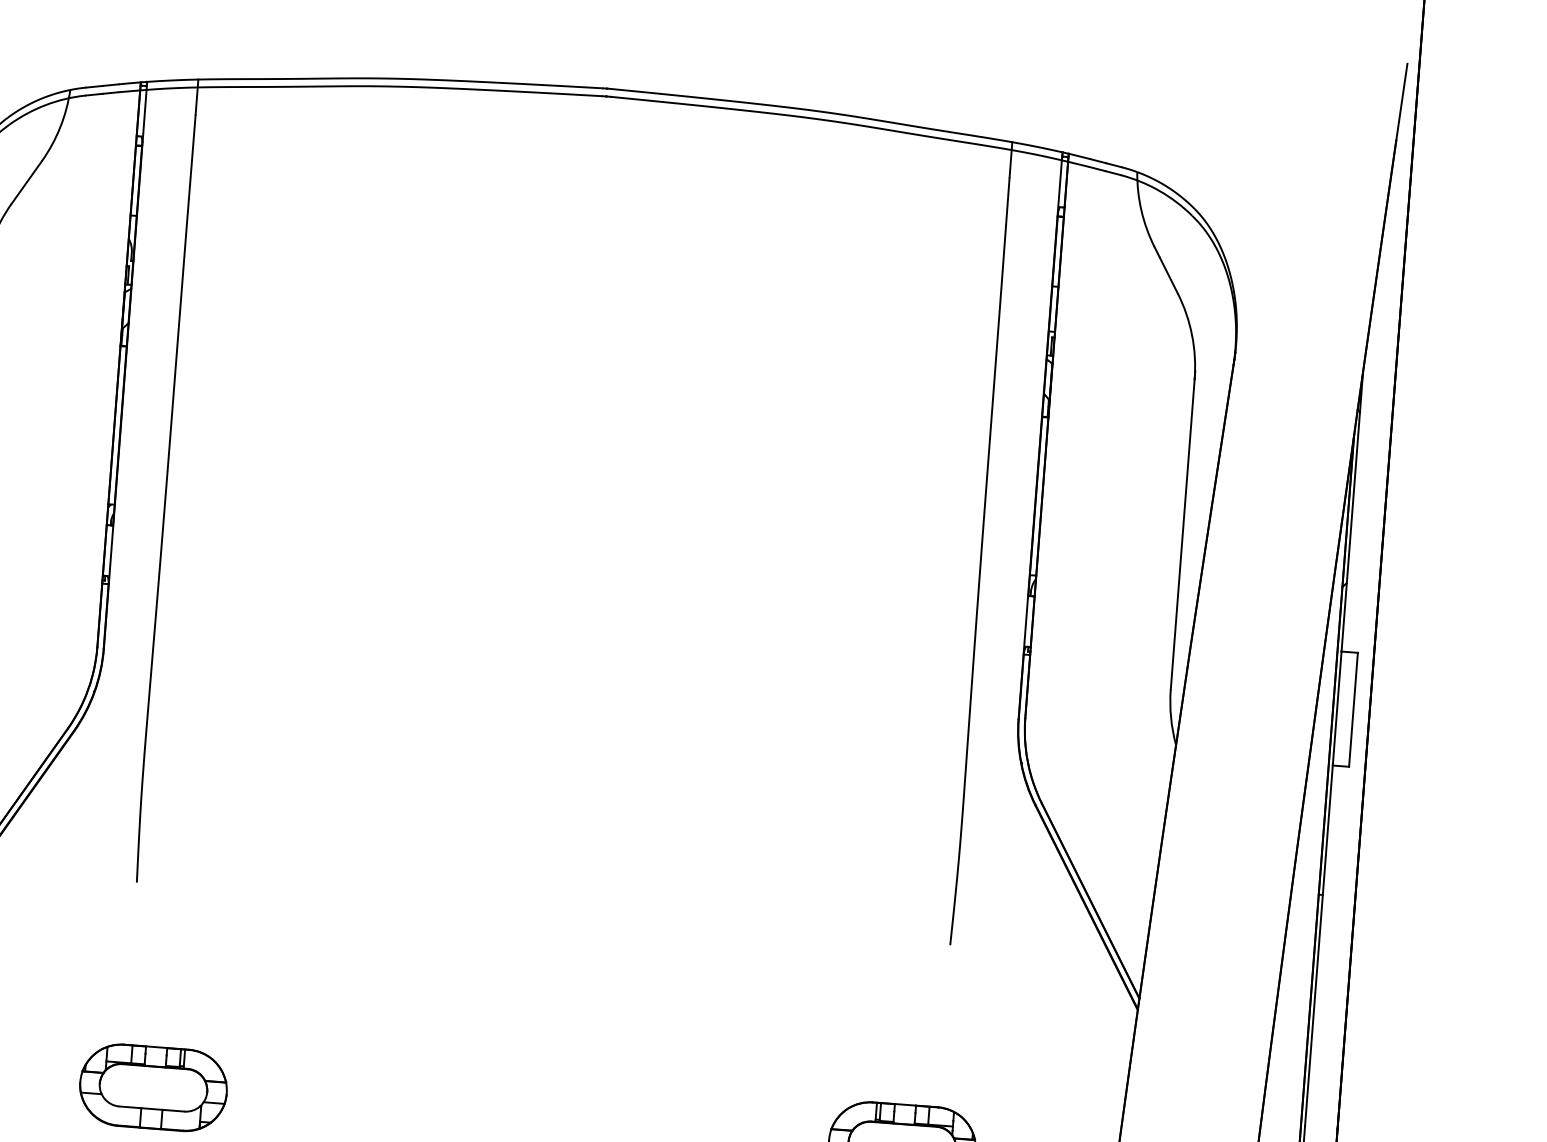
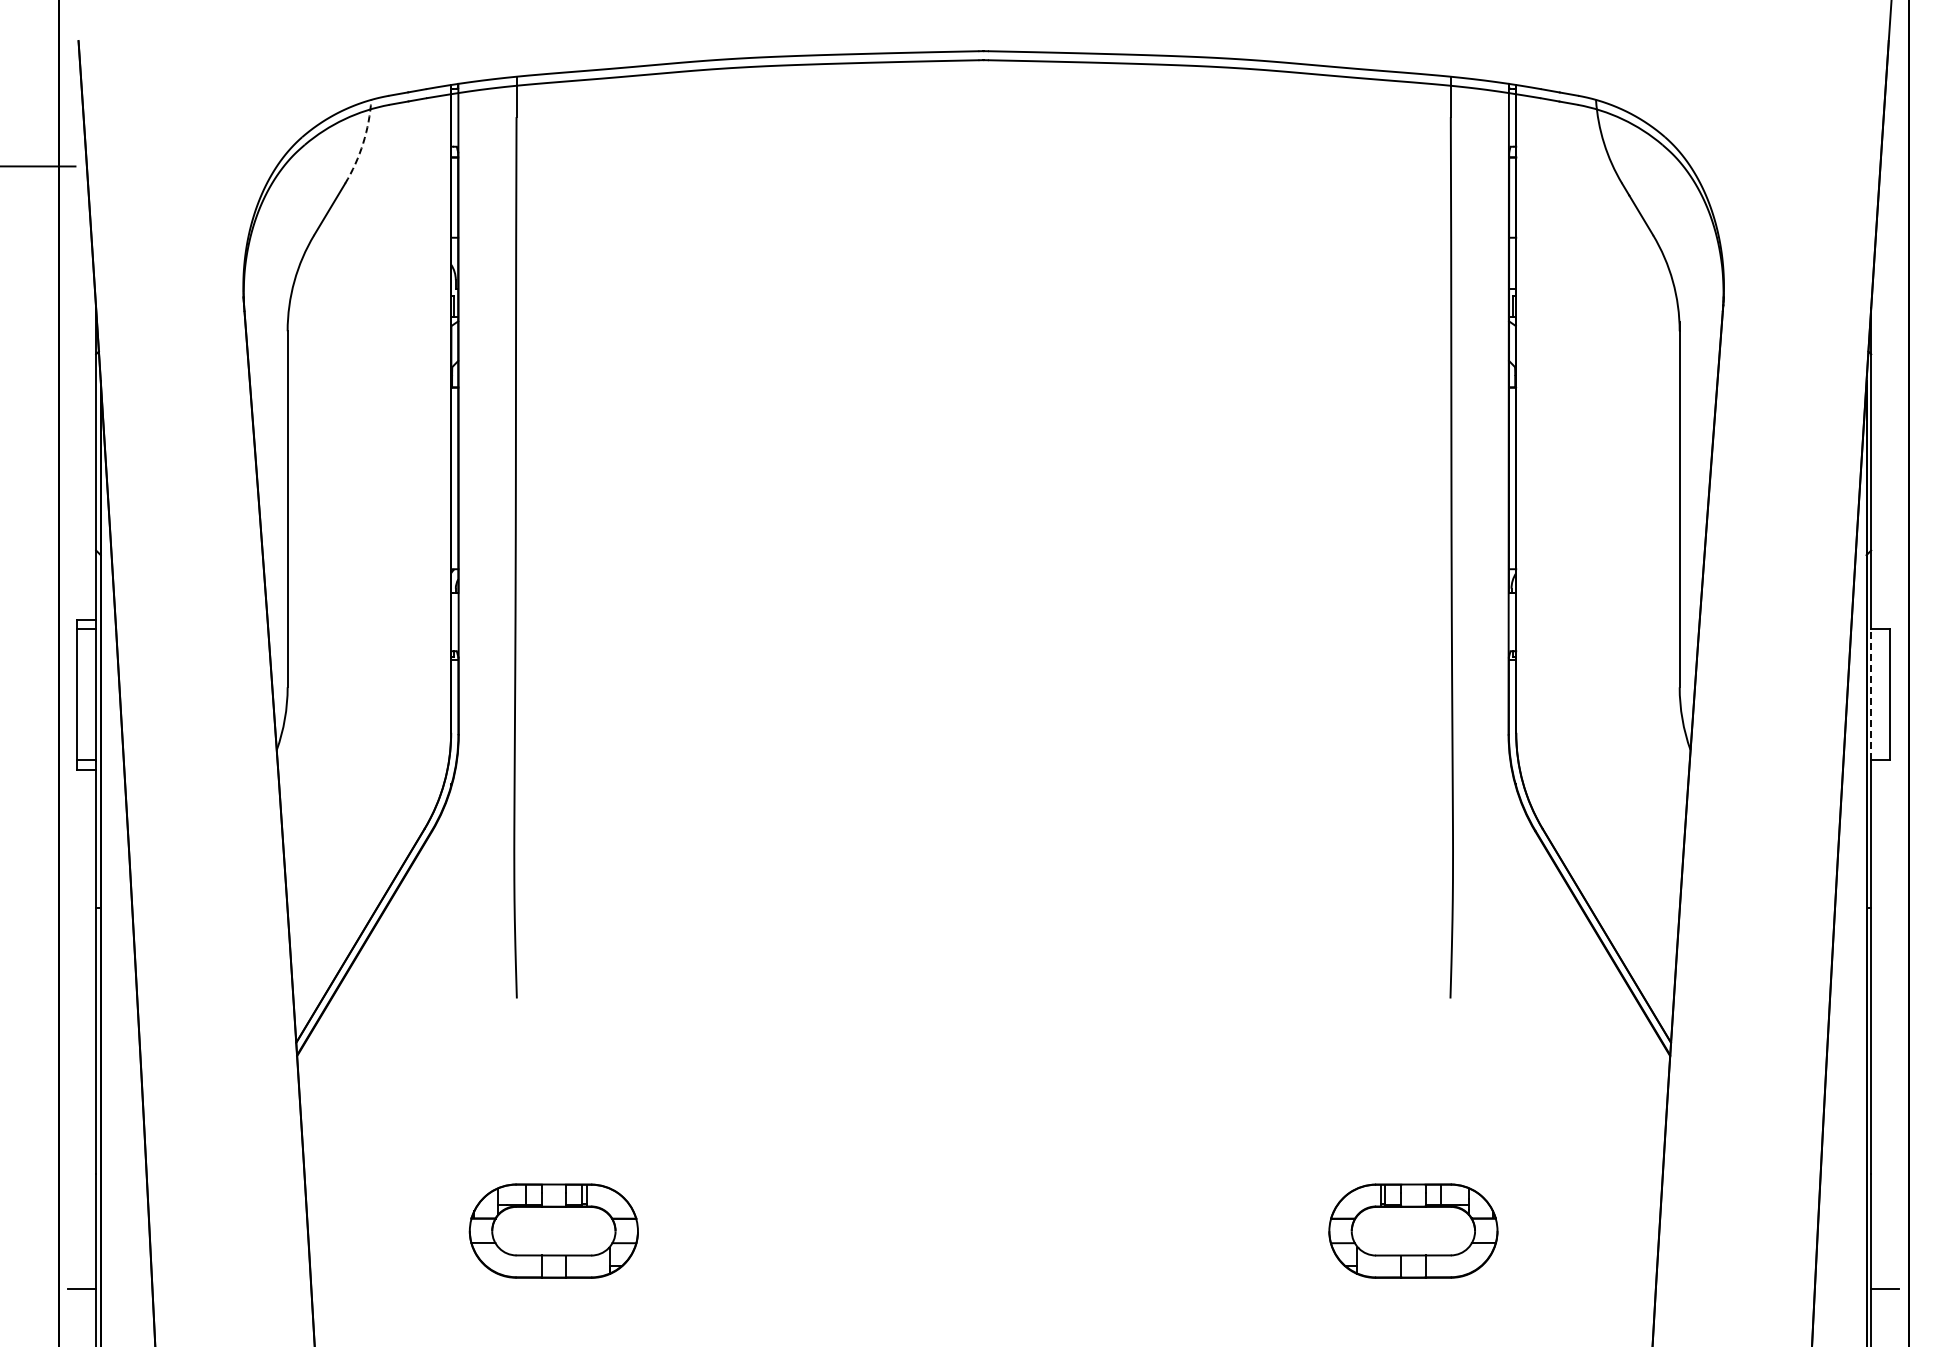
arc: (60, 127) -> (363, 143), solid -> dashed
line: (1337, 707) -> (1871, 693), solid -> dashed

